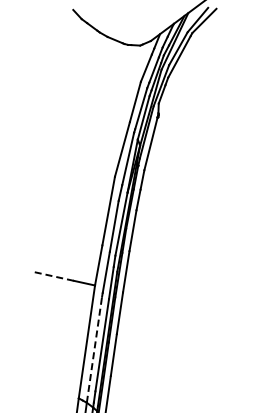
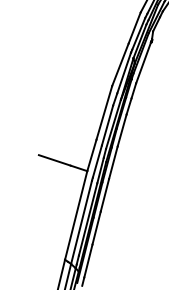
line: (53, 276) -> (54, 160), dashed -> solid
line: (94, 349) -> (81, 222), dashed -> solid

